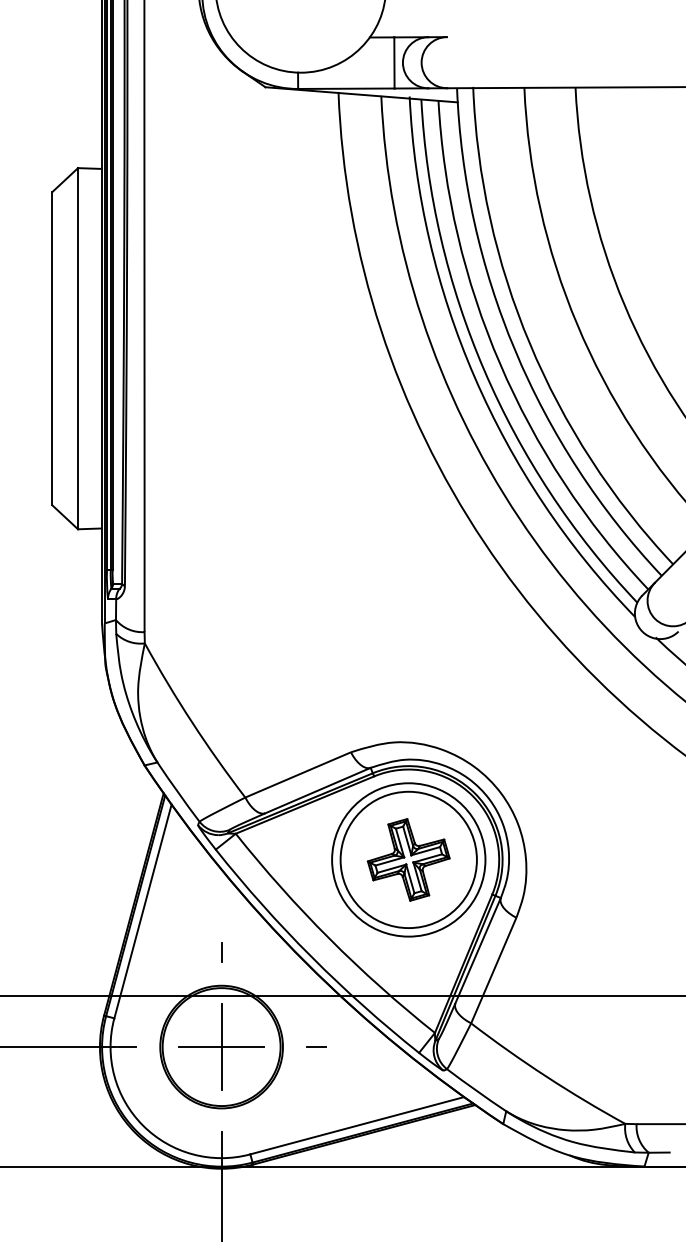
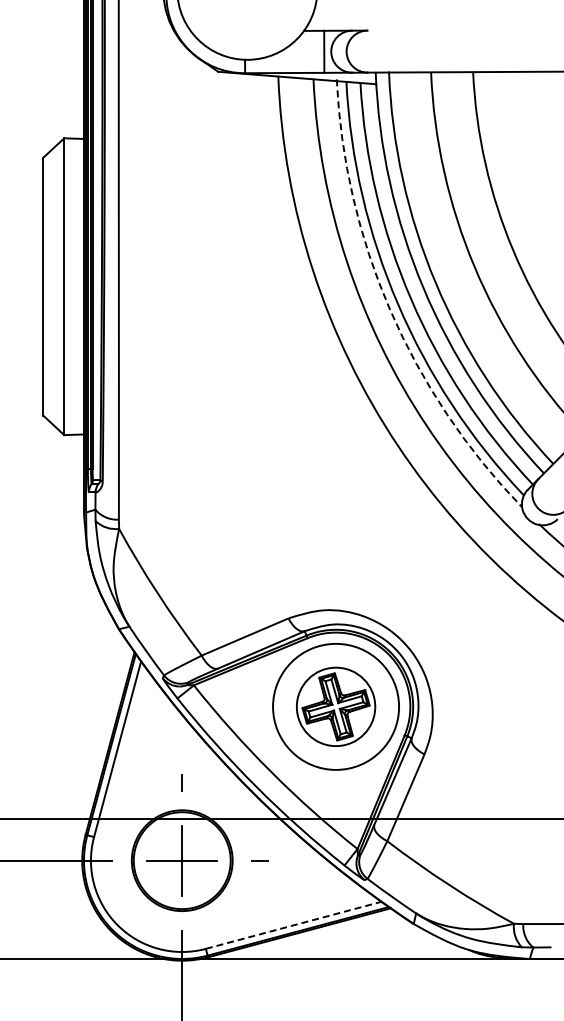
arc: (475, 377) -> (390, 310), solid -> dashed
circle: (409, 859) -> (336, 706), size x0.7
line: (356, 1125) -> (293, 925), solid -> dashed

